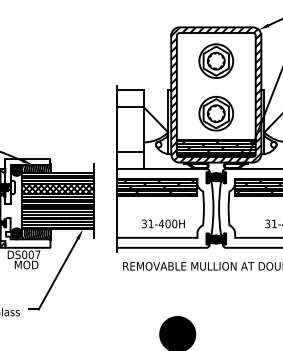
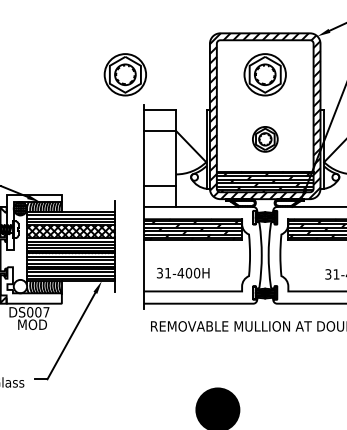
part: (102, 60) -> (125, 73), added
part: (216, 113) -> (265, 138), size x0.6
text: (163, 223) -> (183, 272), moved
hatch: (16, 233) -> (20, 286), removed

